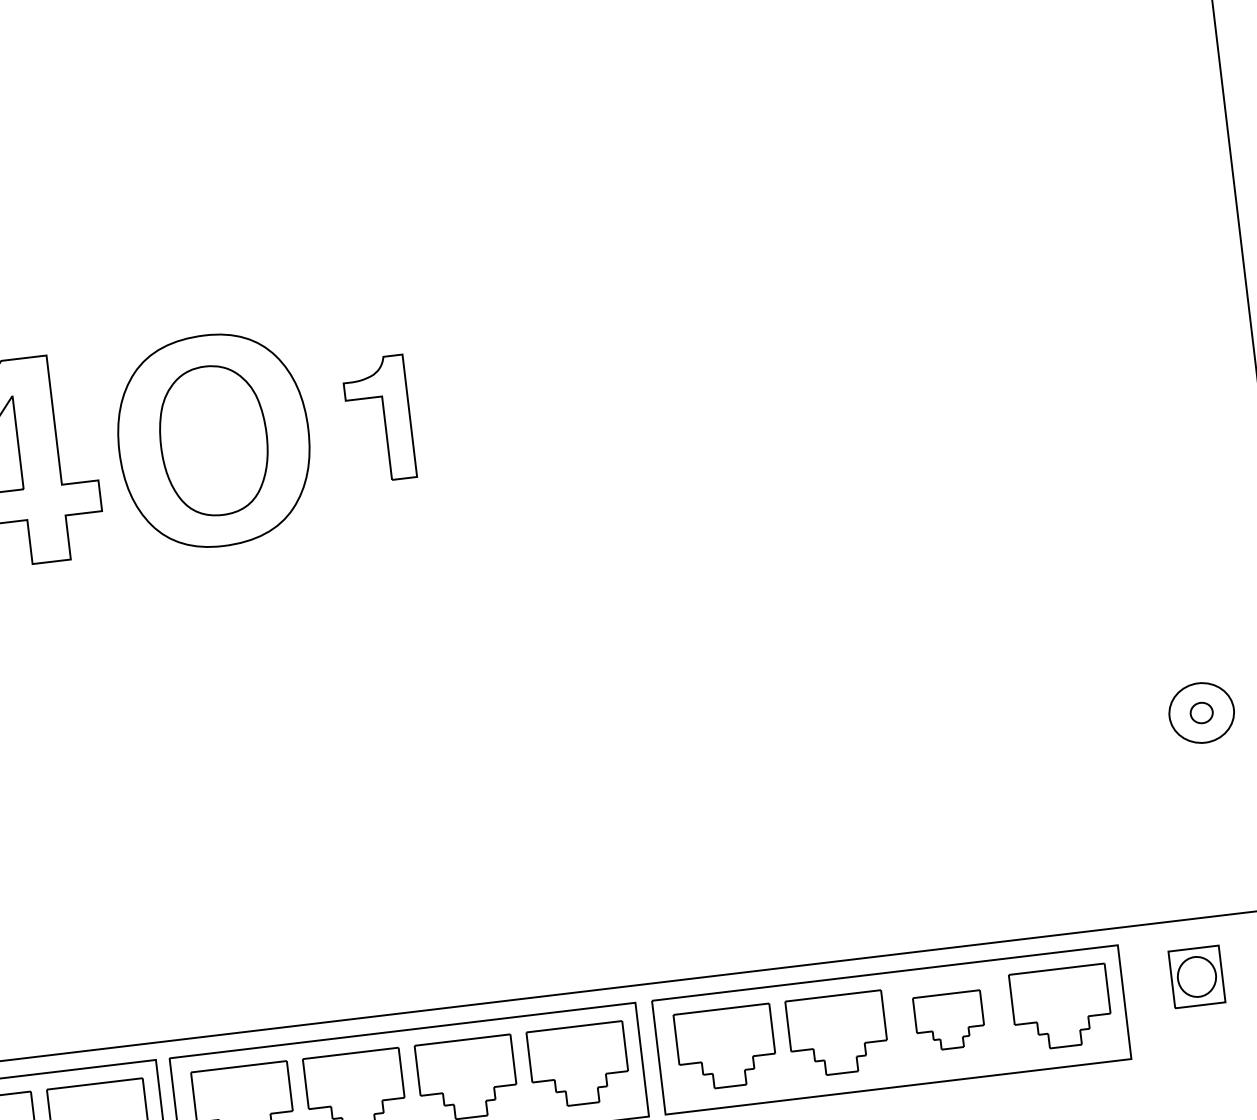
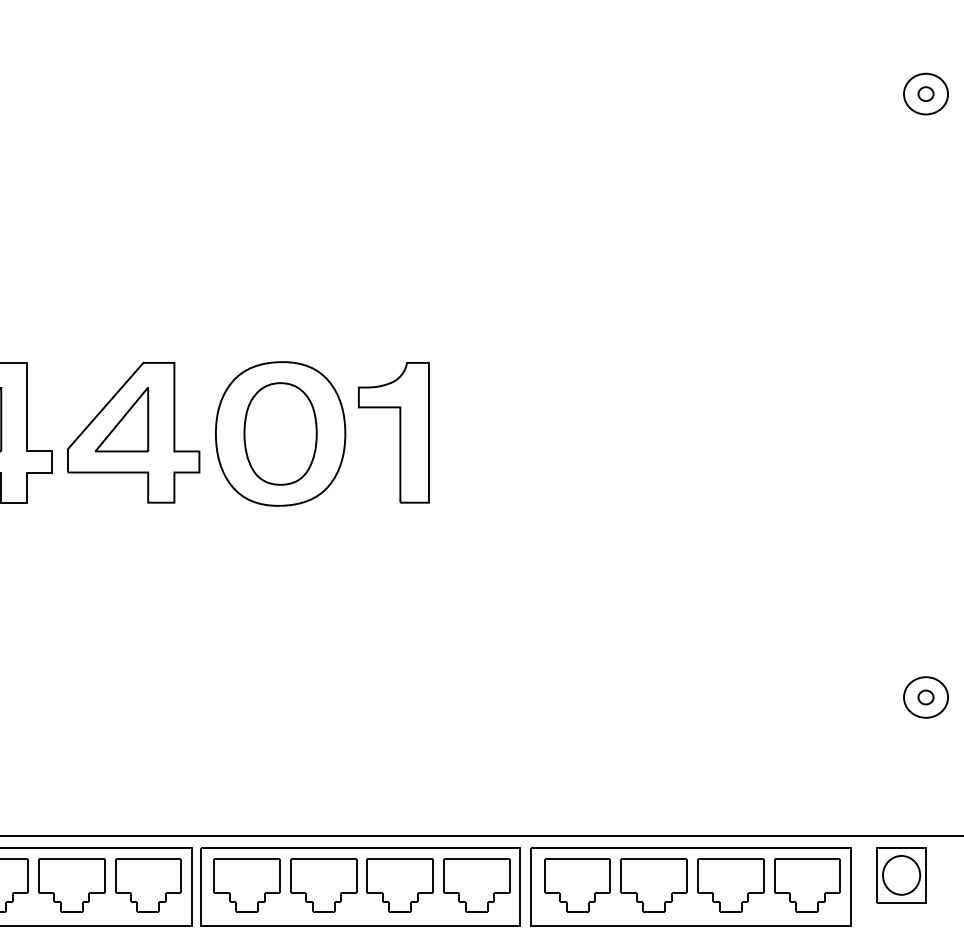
part: (378, 418) -> (393, 432), size x1.67
part: (1196, 977) -> (901, 875), size x1.43
part: (949, 1021) -> (730, 885), size x1.43

